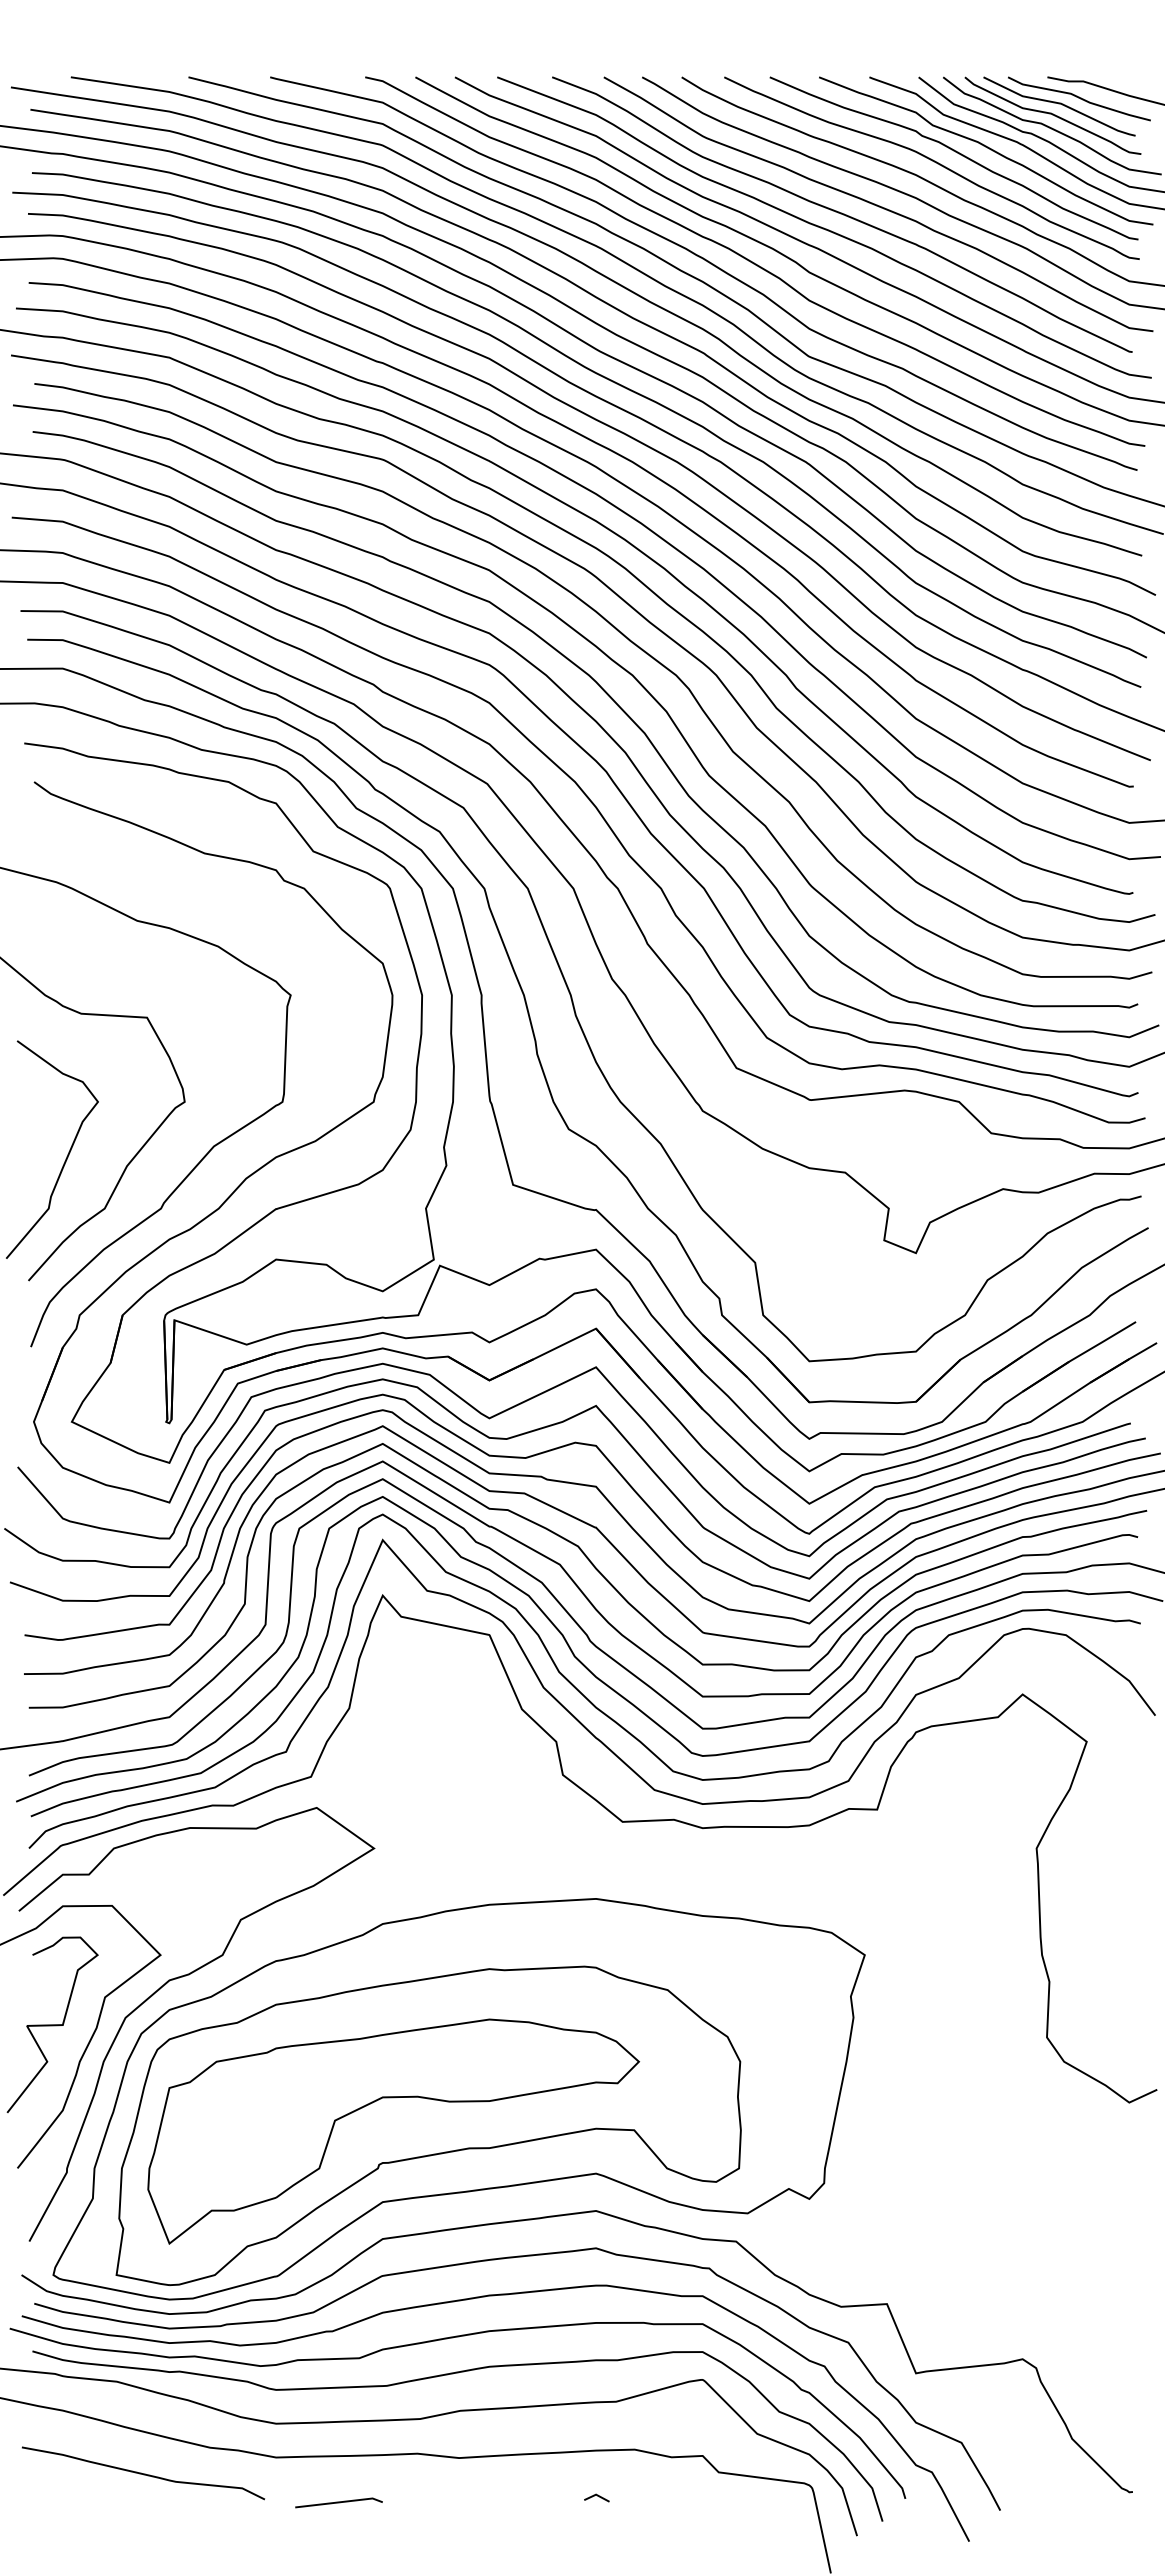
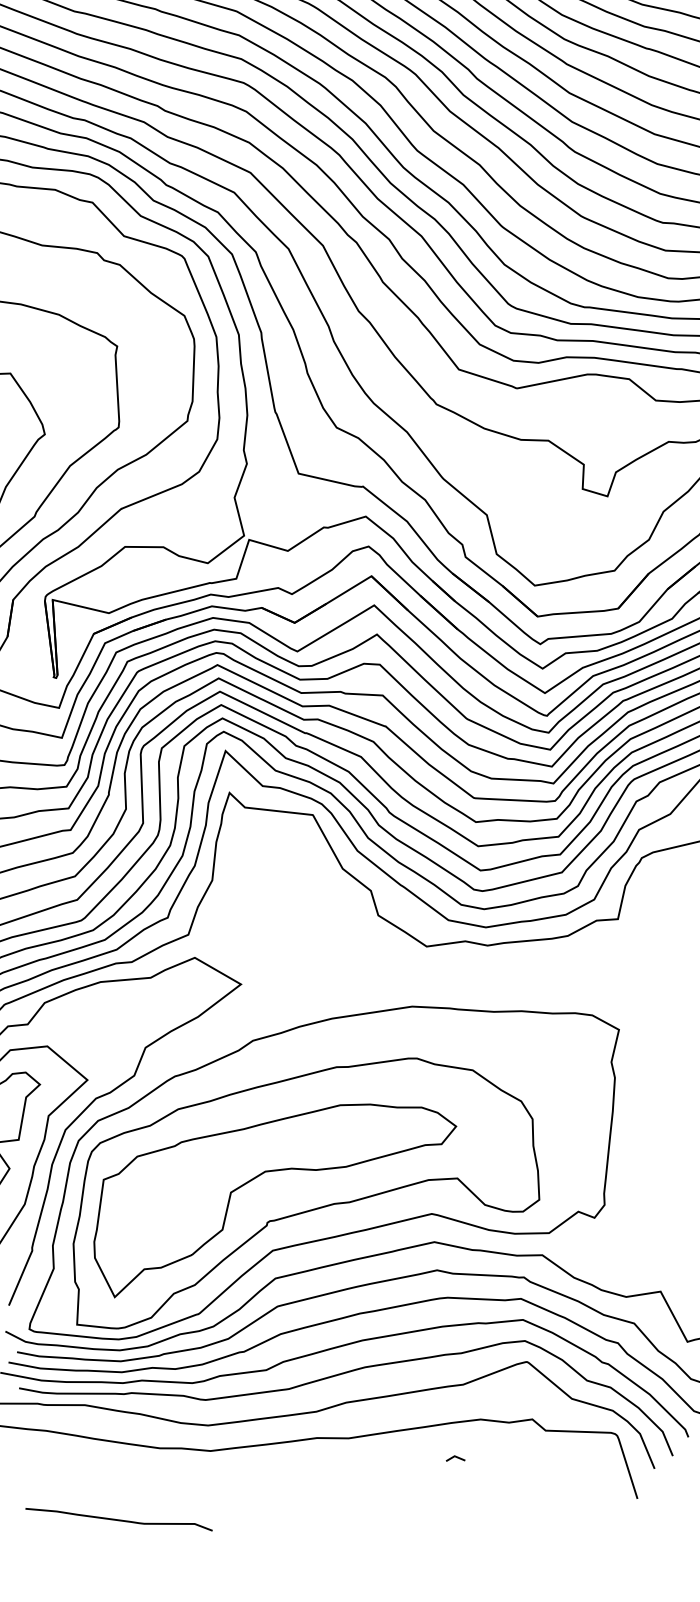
curve: (143, 2473) -> (119, 1519), moved
line: (338, 2502) -> (260, 1480), removed

